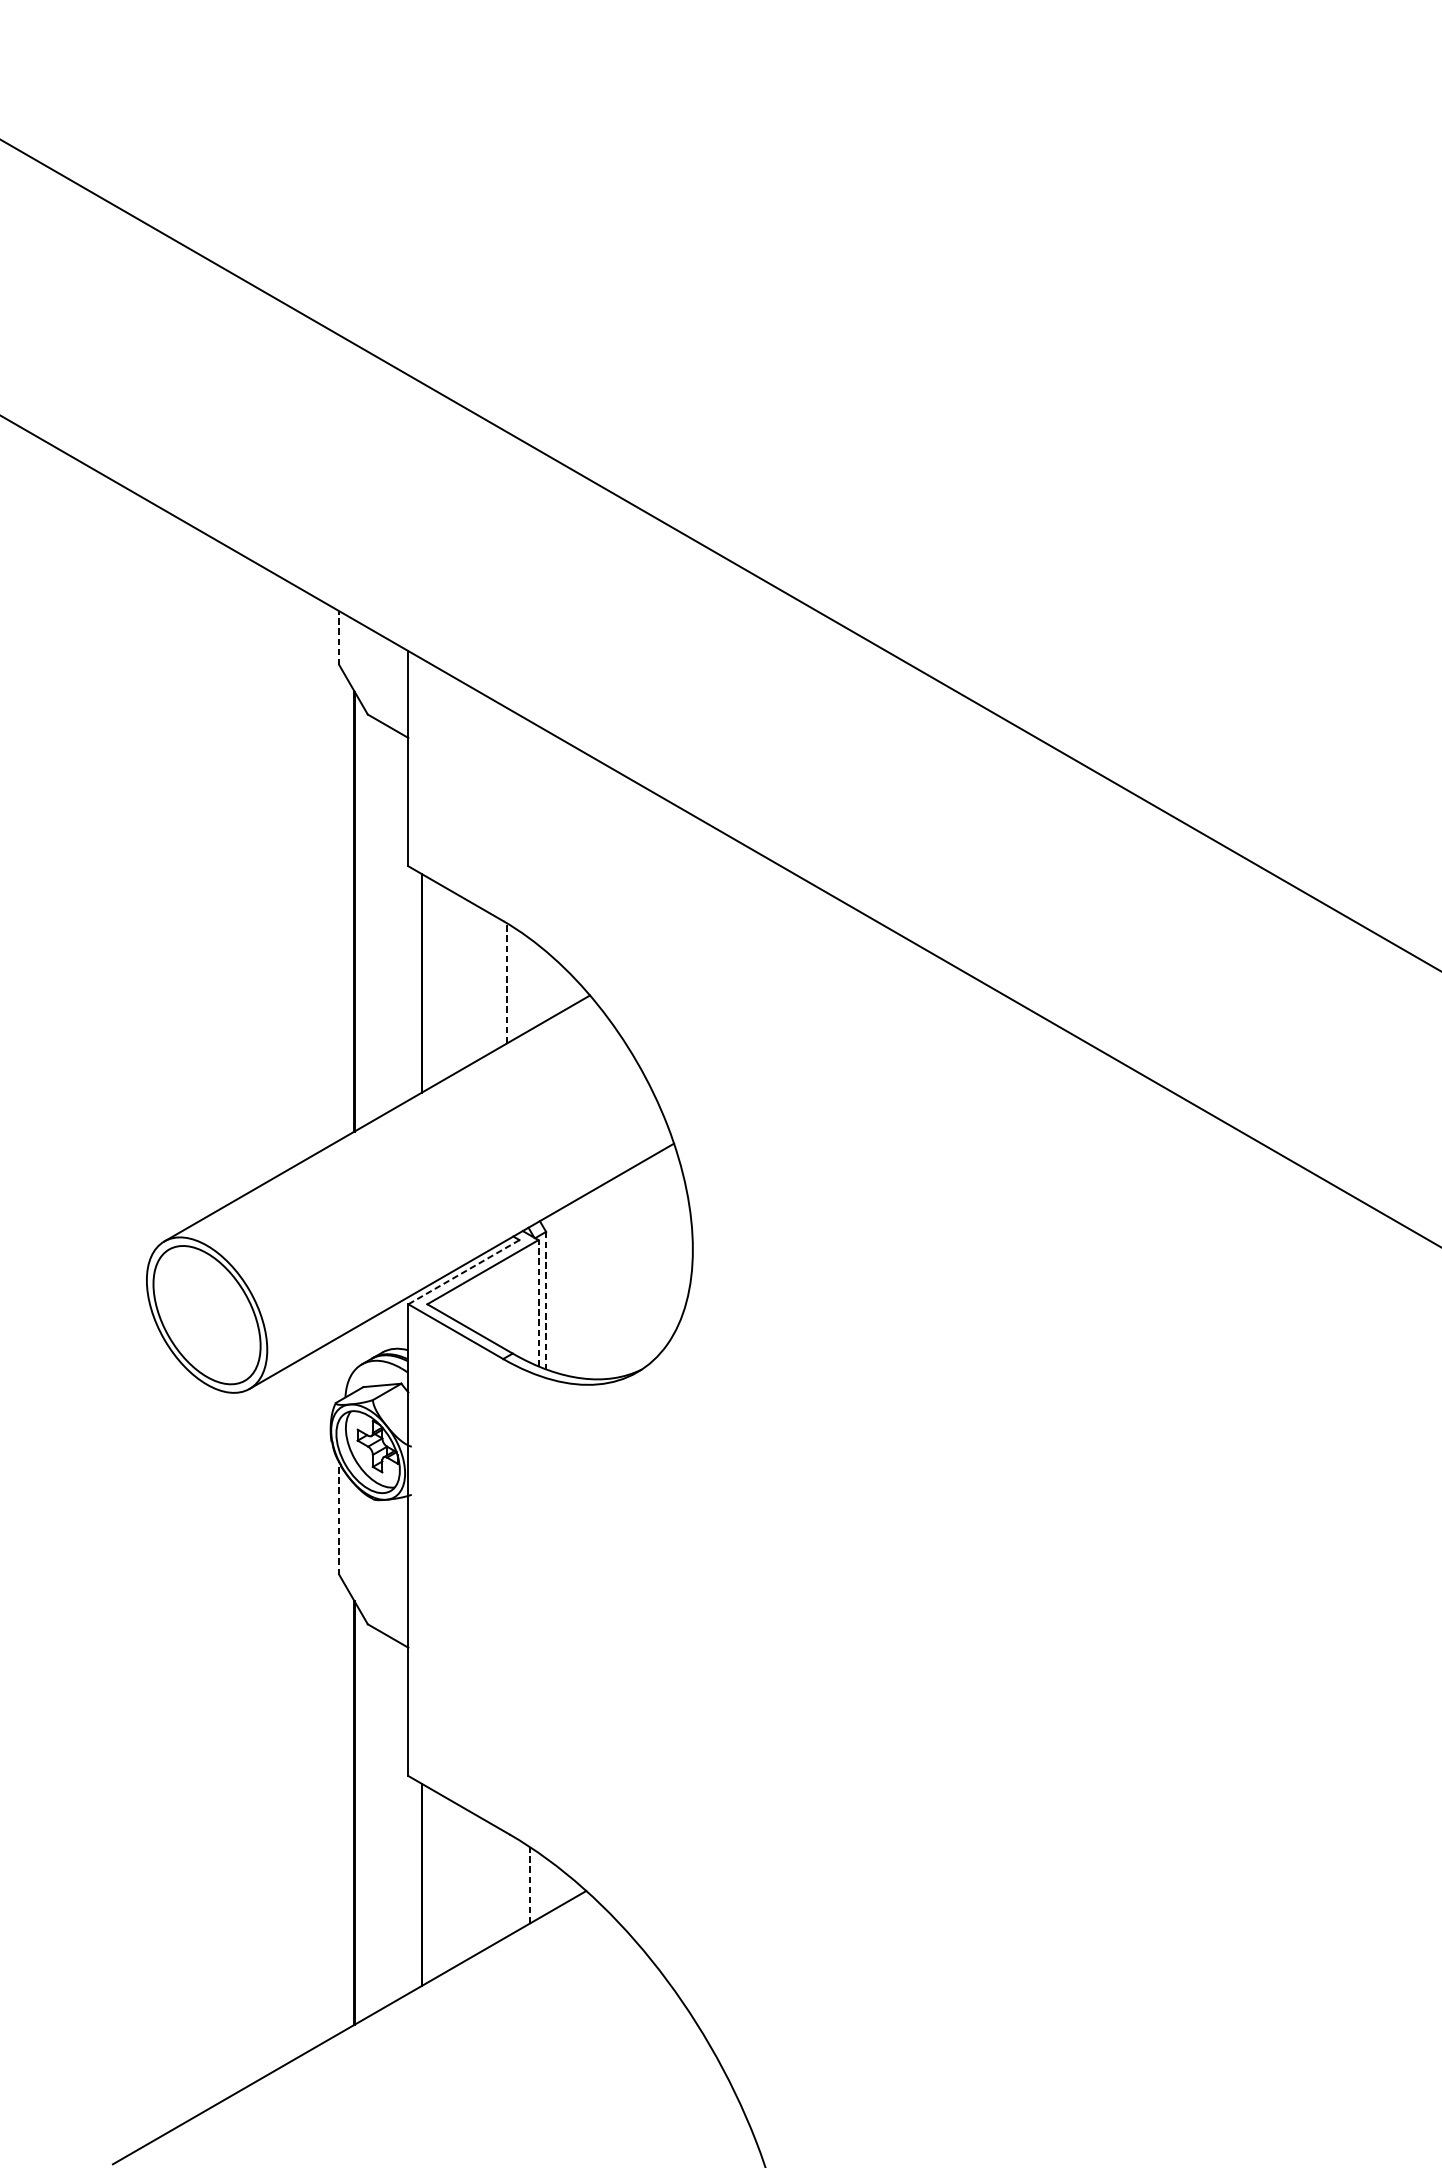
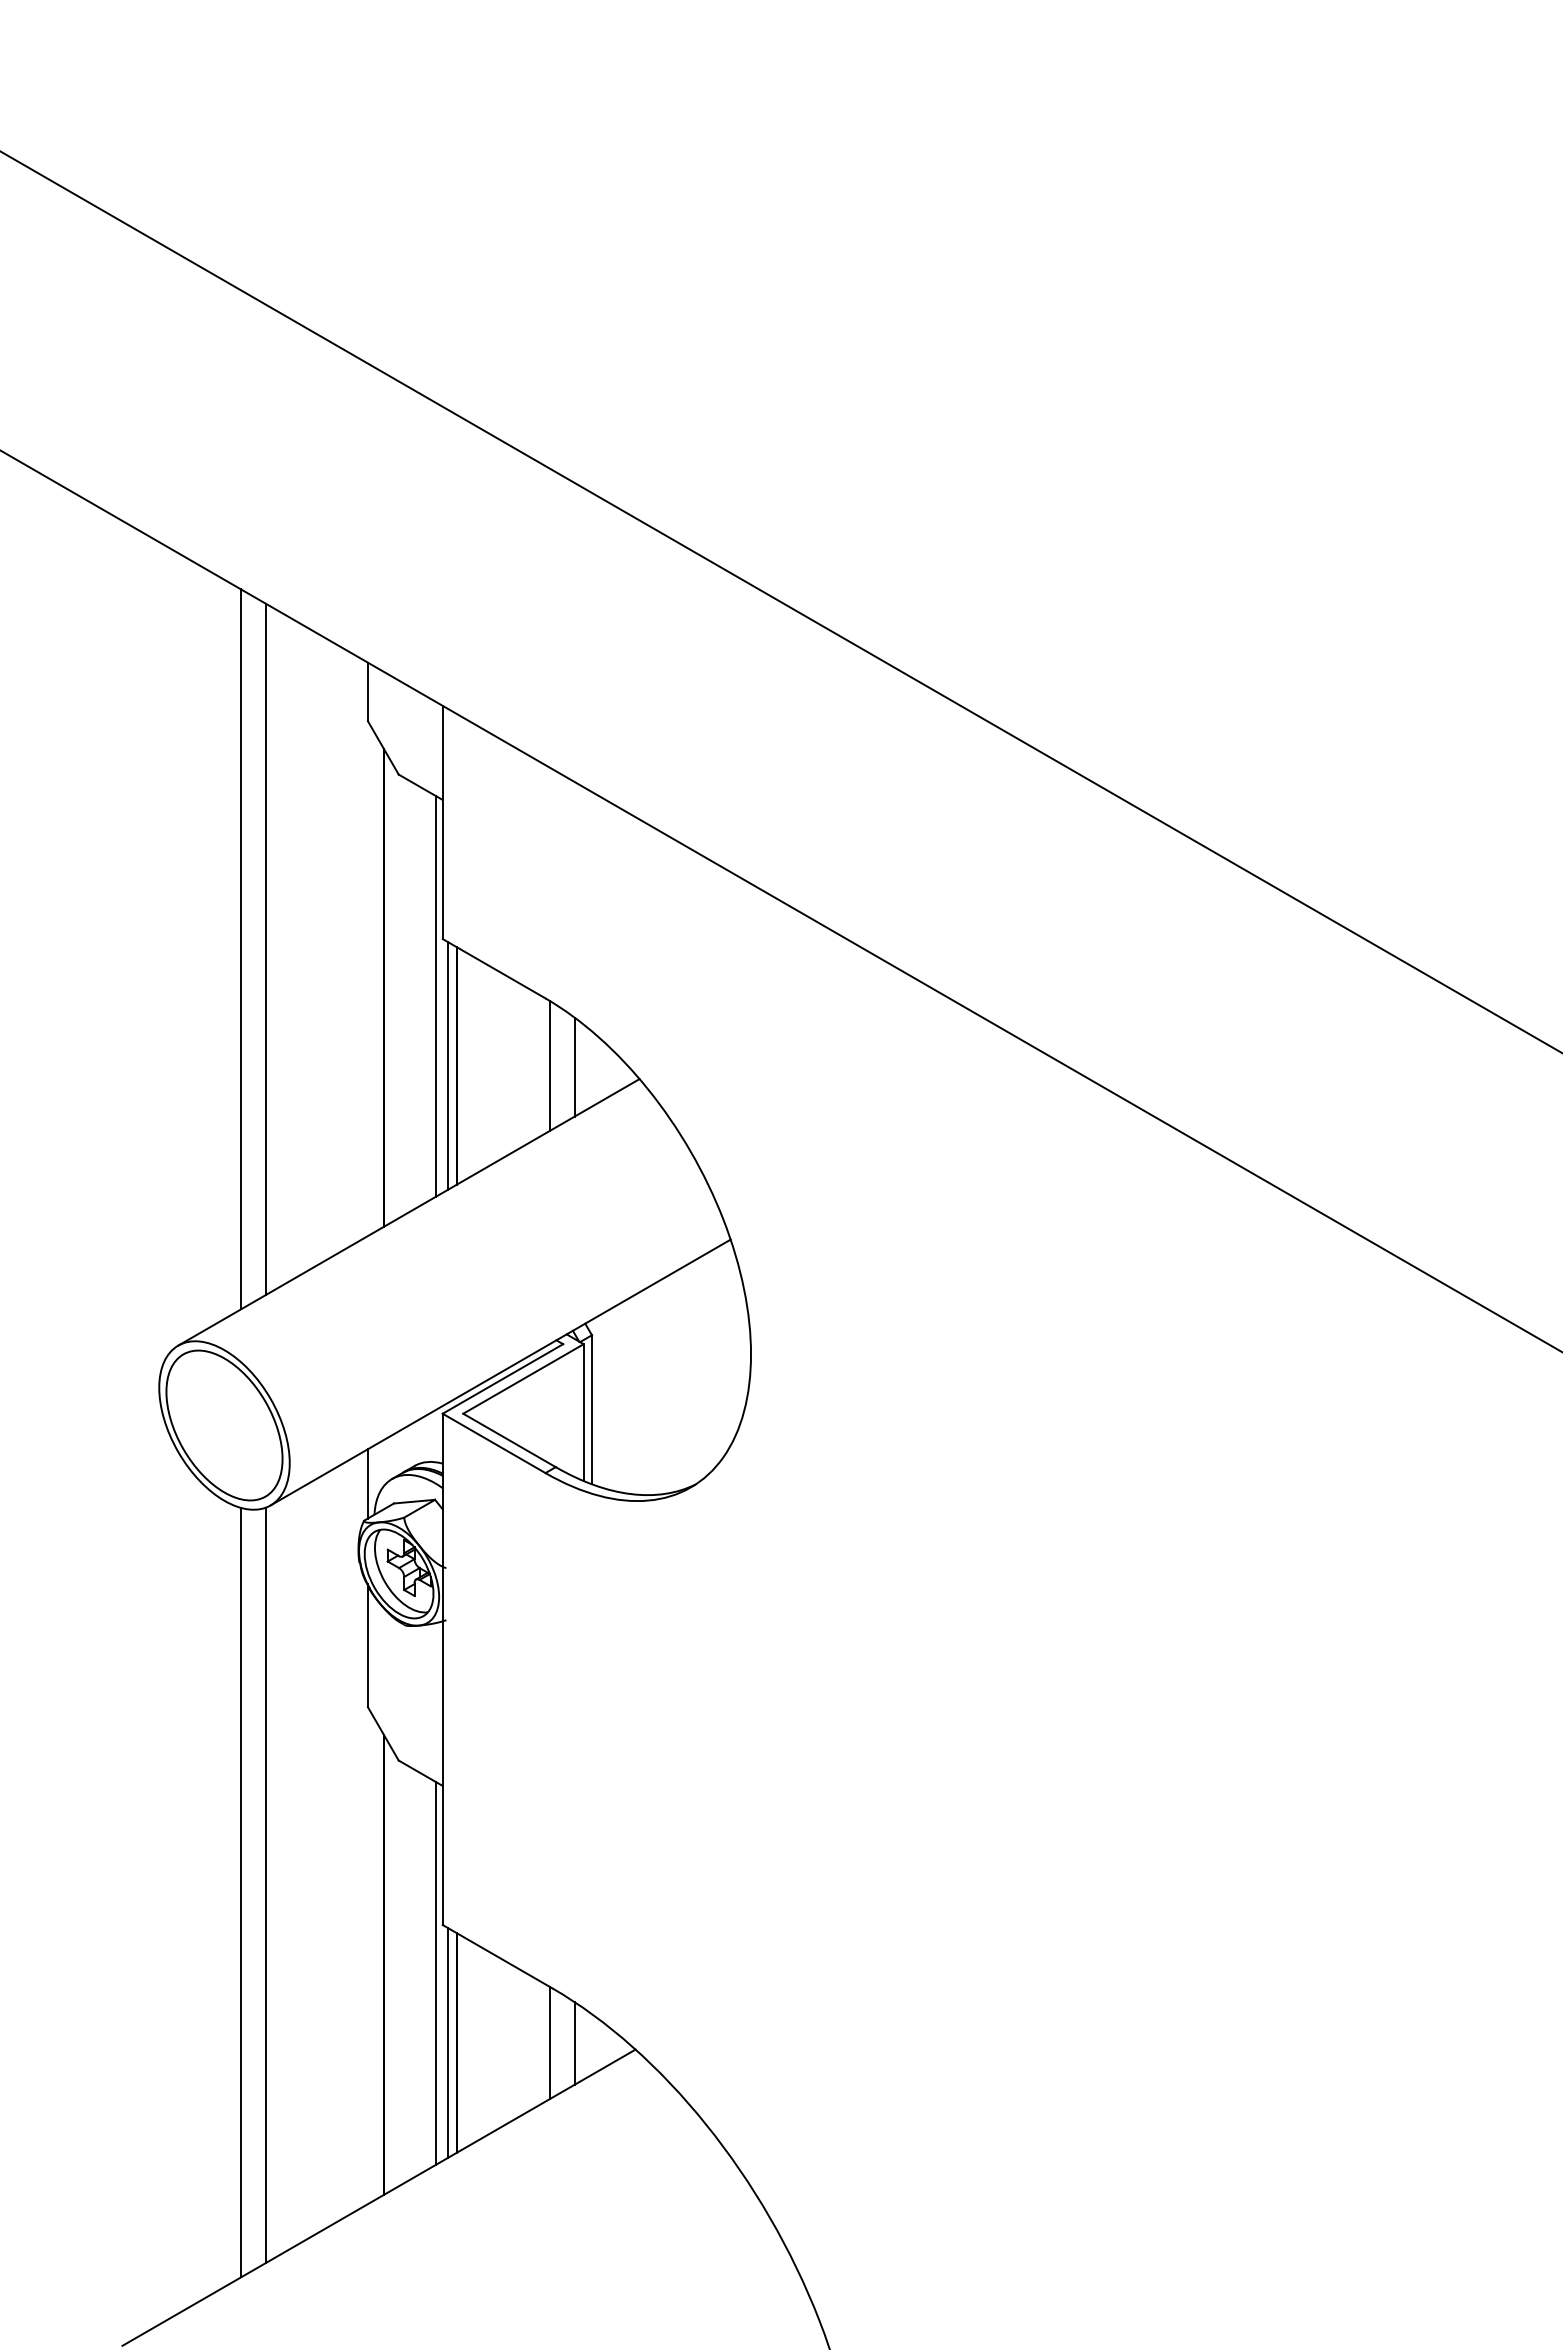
line: (339, 637) -> (367, 691), dashed -> solid
line: (222, 875) -> (241, 949), added
line: (244, 875) -> (265, 949), added
line: (401, 918) -> (435, 995), added
line: (413, 982) -> (448, 1065), added
line: (506, 982) -> (549, 1065), dashed -> solid
line: (530, 983) -> (574, 1066), added
line: (463, 1271) -> (502, 1378), dashed -> solid
line: (545, 1300) -> (591, 1409), dashed -> solid
line: (538, 1303) -> (583, 1412), dashed -> solid
line: (339, 1368) -> (367, 1483), added
line: (339, 1518) -> (367, 1645), dashed -> solid
line: (244, 1739) -> (265, 1885), added
line: (222, 1746) -> (241, 1892), added
line: (401, 1819) -> (435, 1972), added
line: (413, 1884) -> (448, 2042), added
line: (506, 1884) -> (549, 2042), added
line: (530, 1885) -> (574, 2043), dashed -> solid

